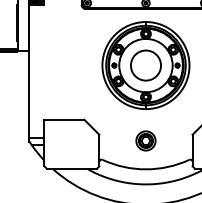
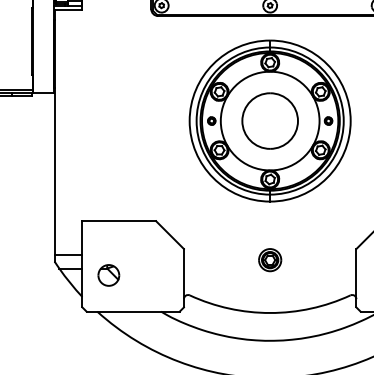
part: (145, 140) -> (269, 259), size x0.62
part: (58, 148) -> (108, 274), added

